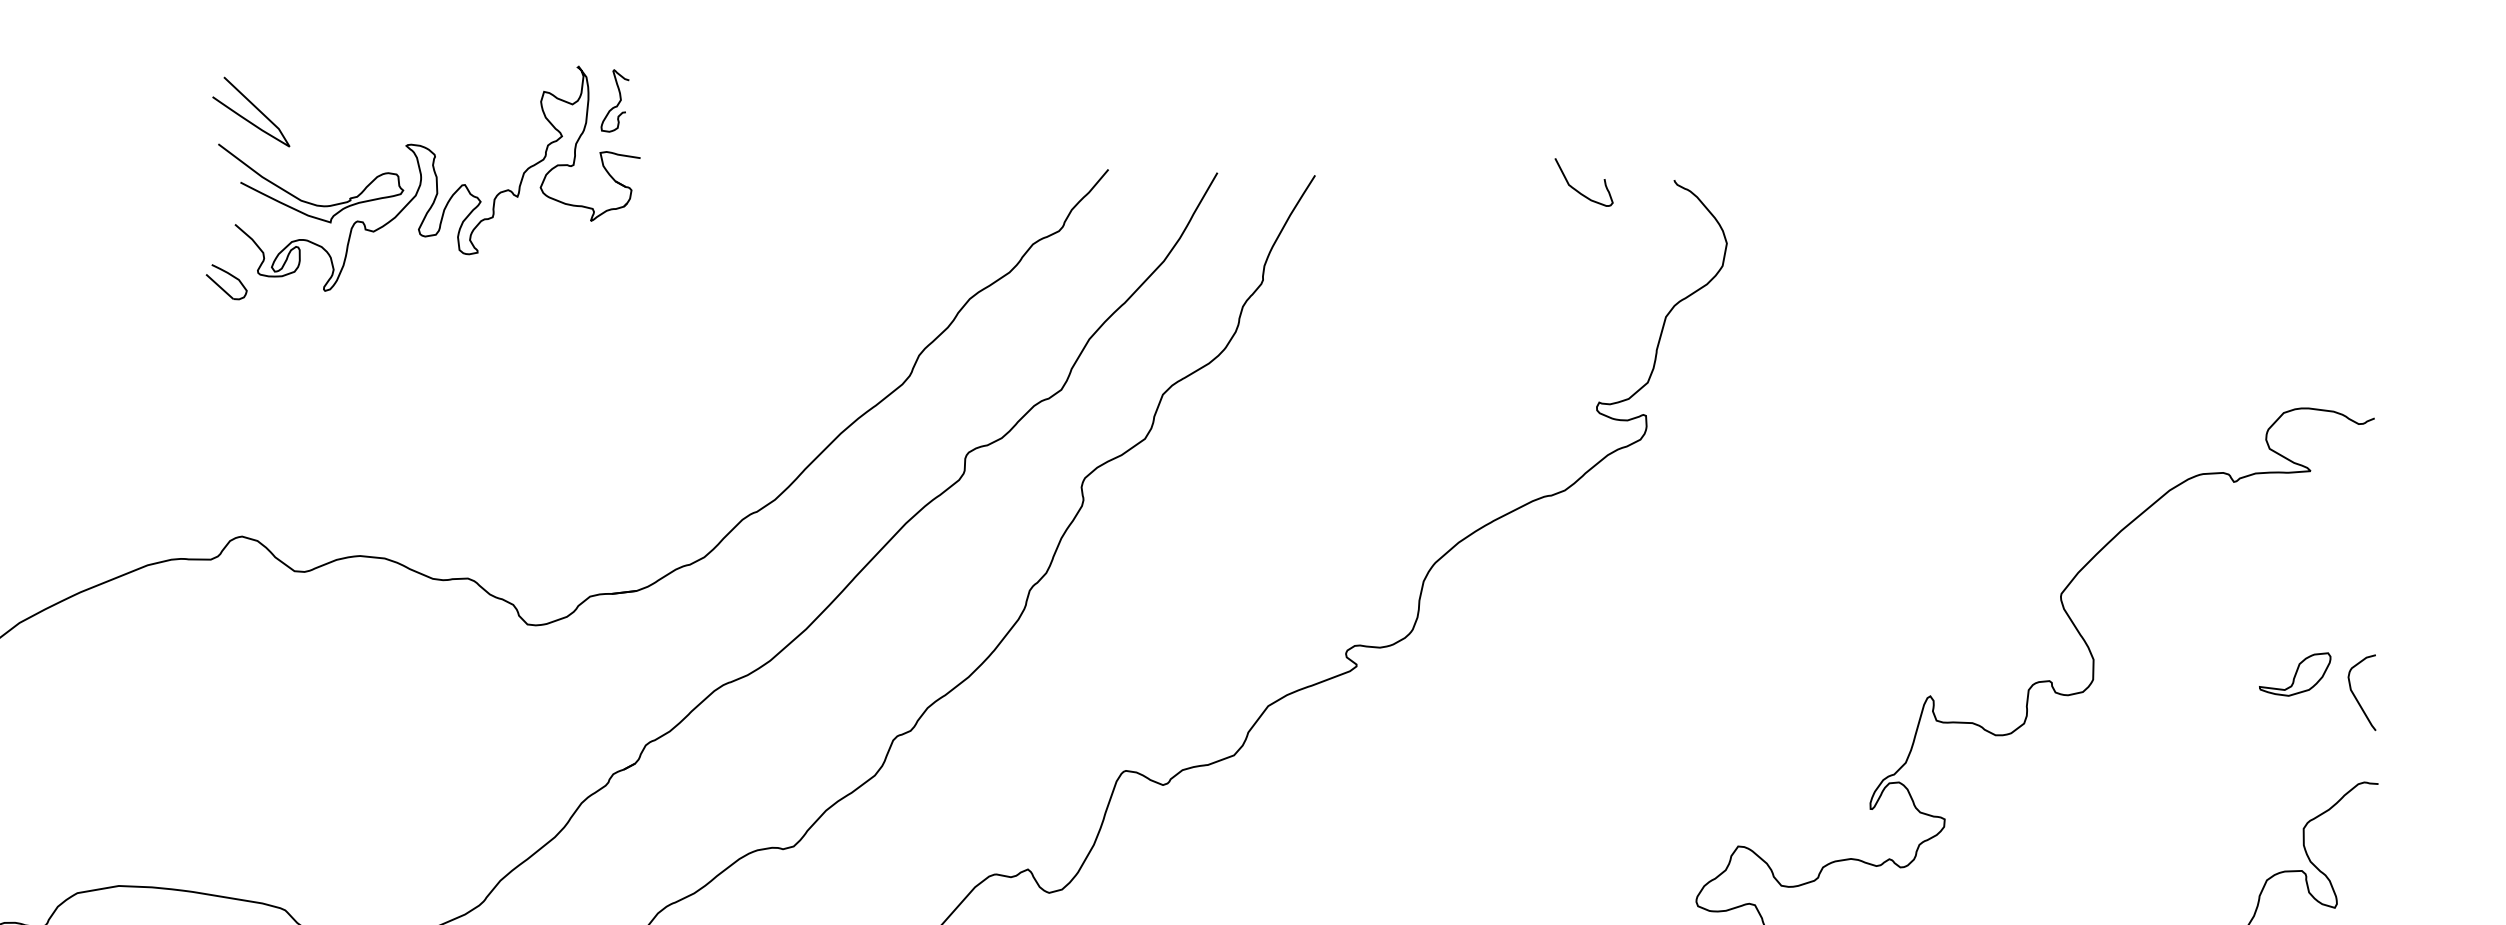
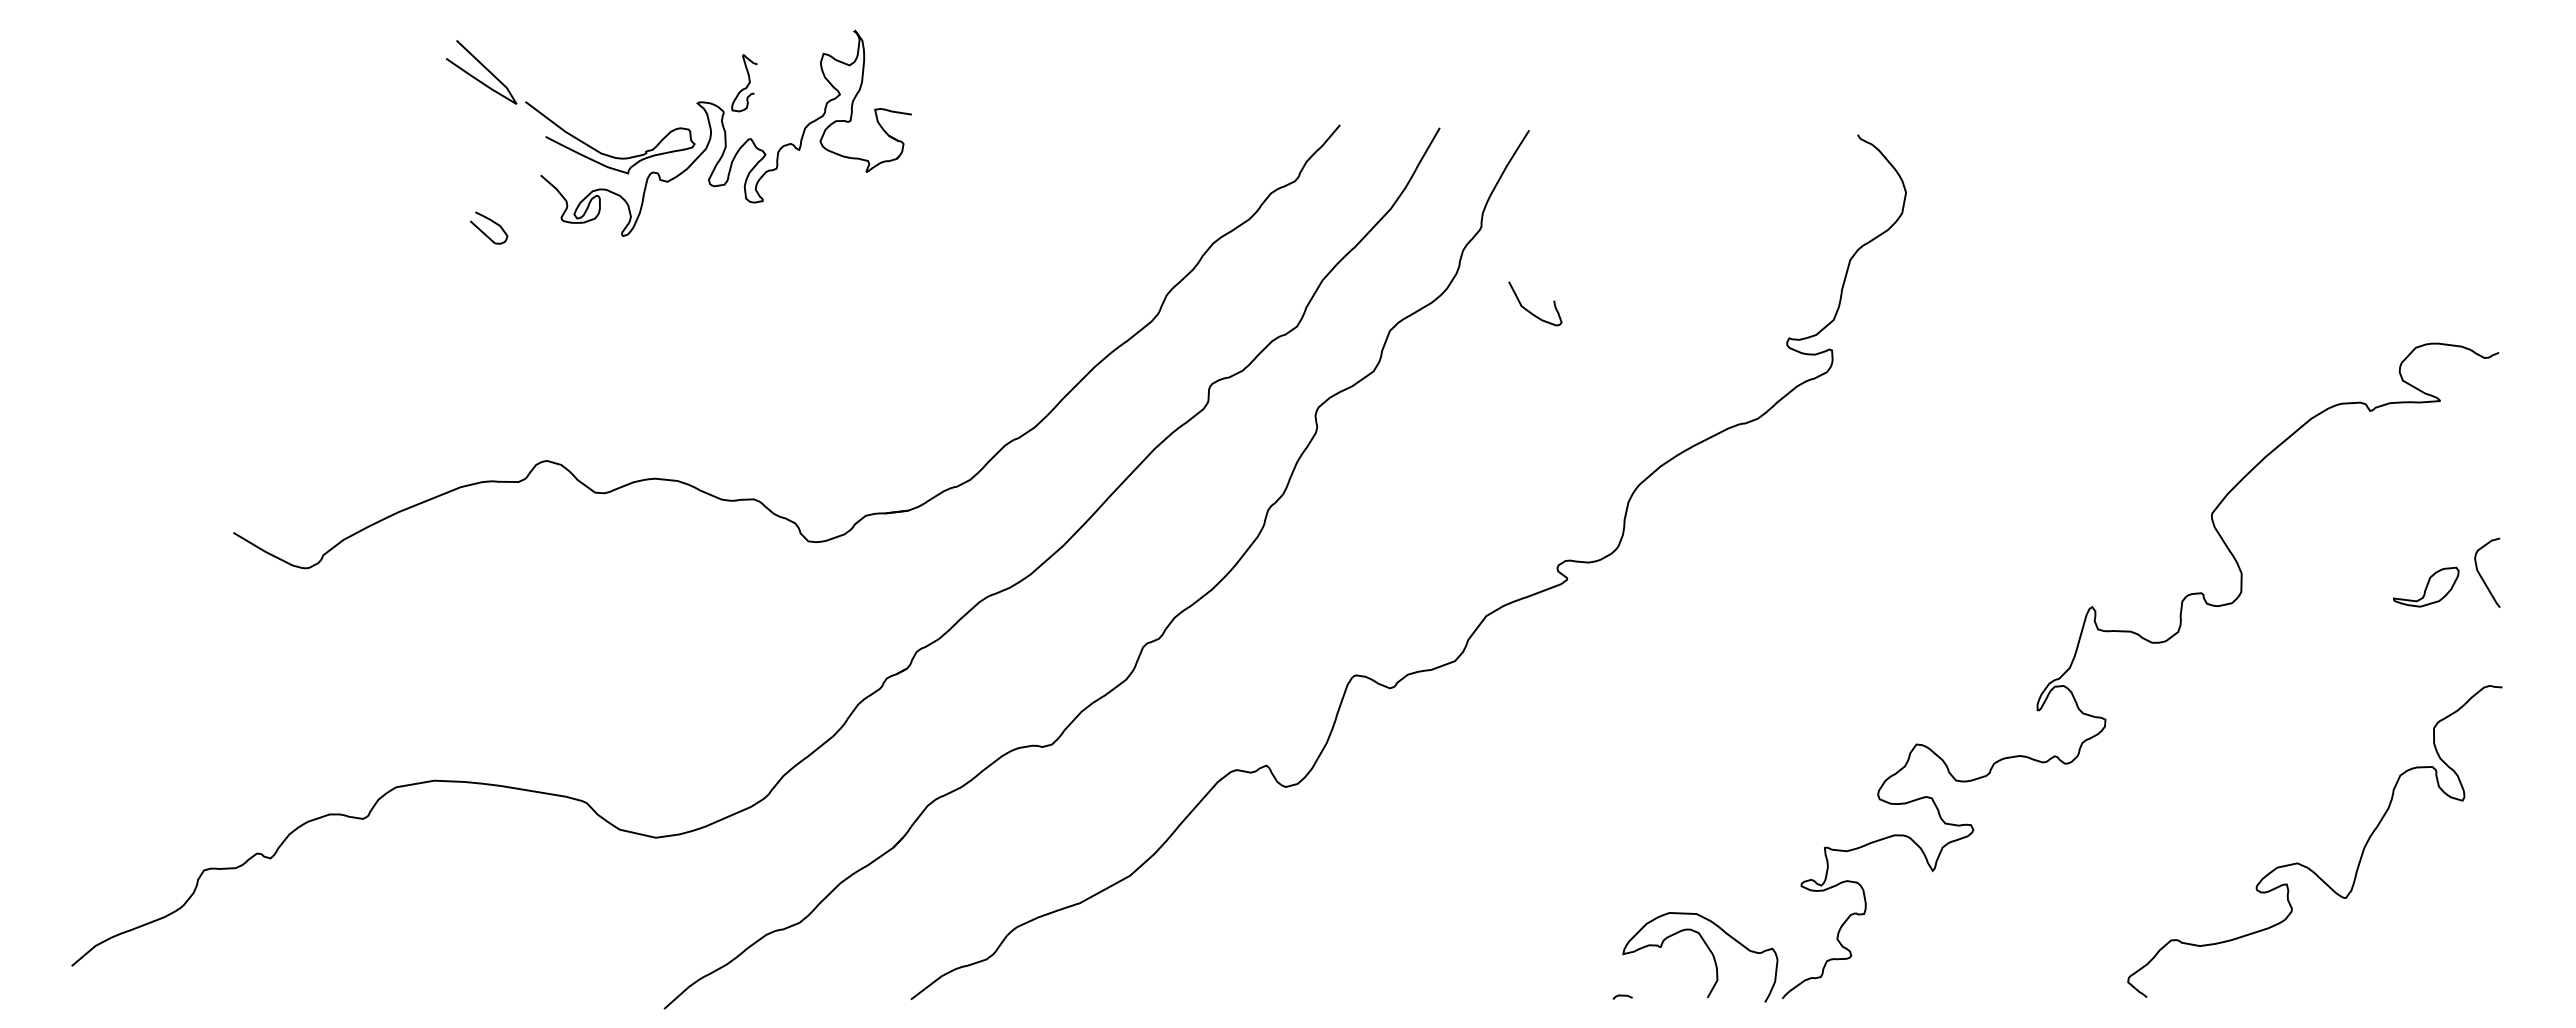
curve: (617, 103) -> (746, 85), moved
curve: (254, 107) -> (484, 68), moved
curve: (1577, 189) -> (1529, 310), moved
part: (230, 276) -> (492, 222), moved
curve: (2355, 695) -> (2481, 575), moved

